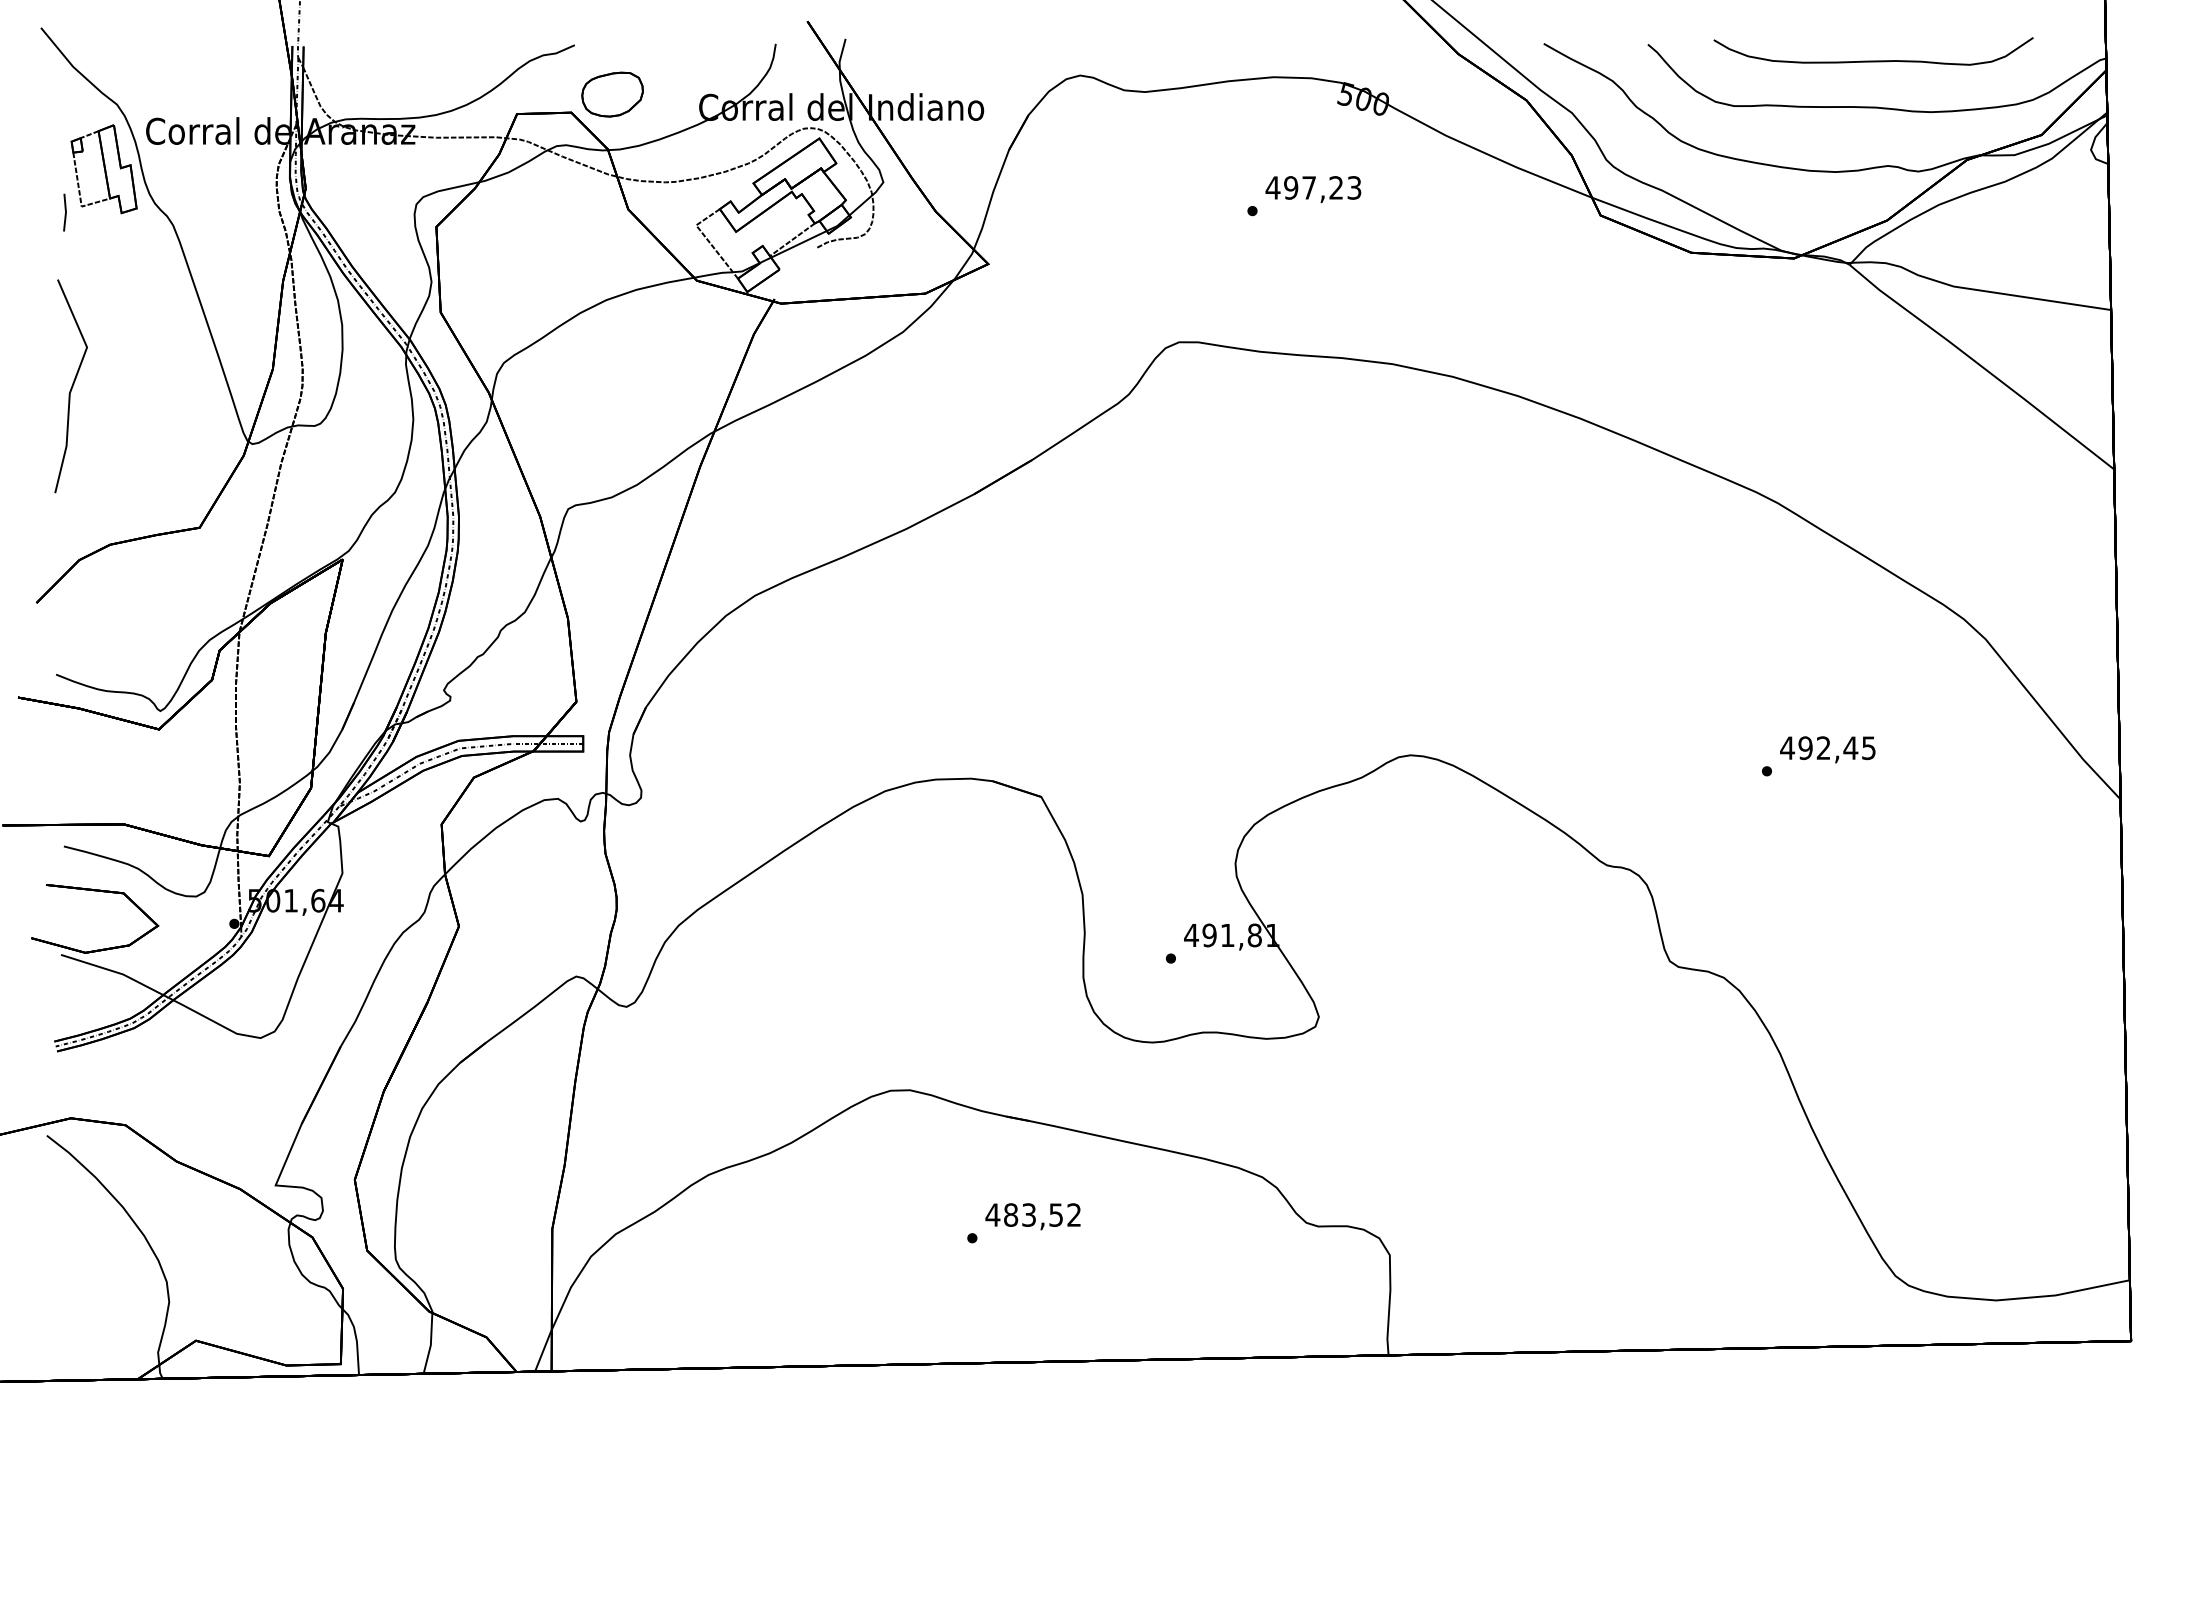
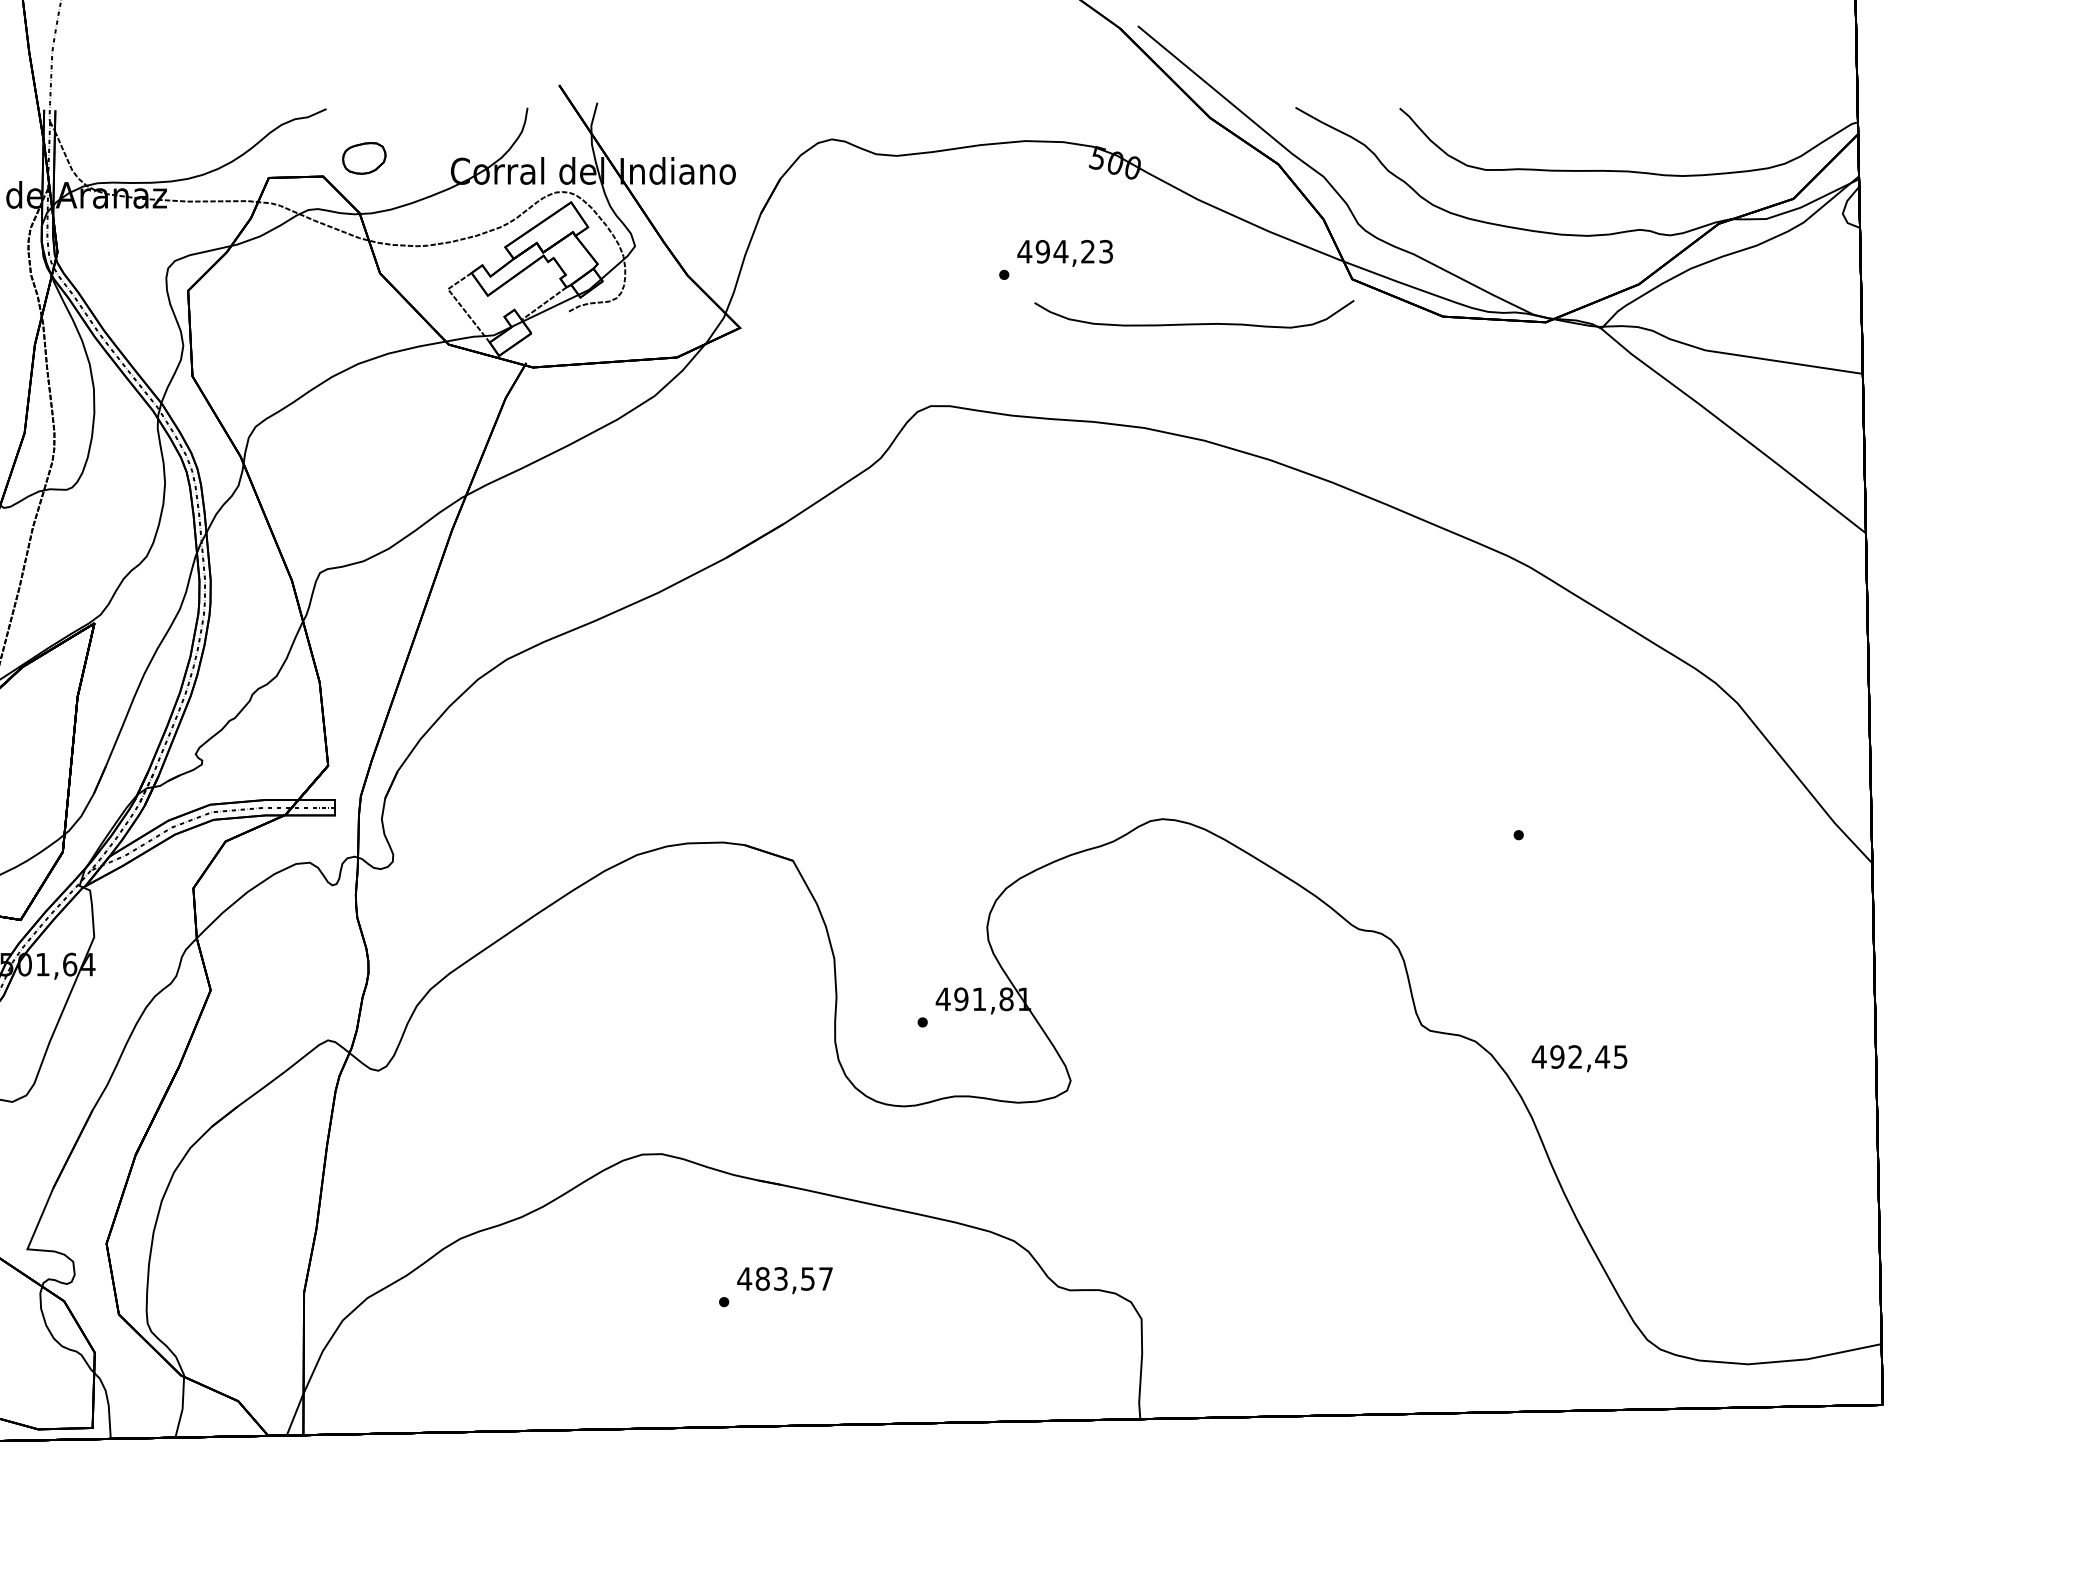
curve: (1873, 60) -> (1194, 323), moved
part: (612, 94) -> (364, 158), size x0.7
text: (1308, 187) -> (1060, 251), 497,23 -> 494,23
text: (1827, 749) -> (1579, 1058), moved
text: (1073, 1214) -> (825, 1278), 483,52 -> 483,57

